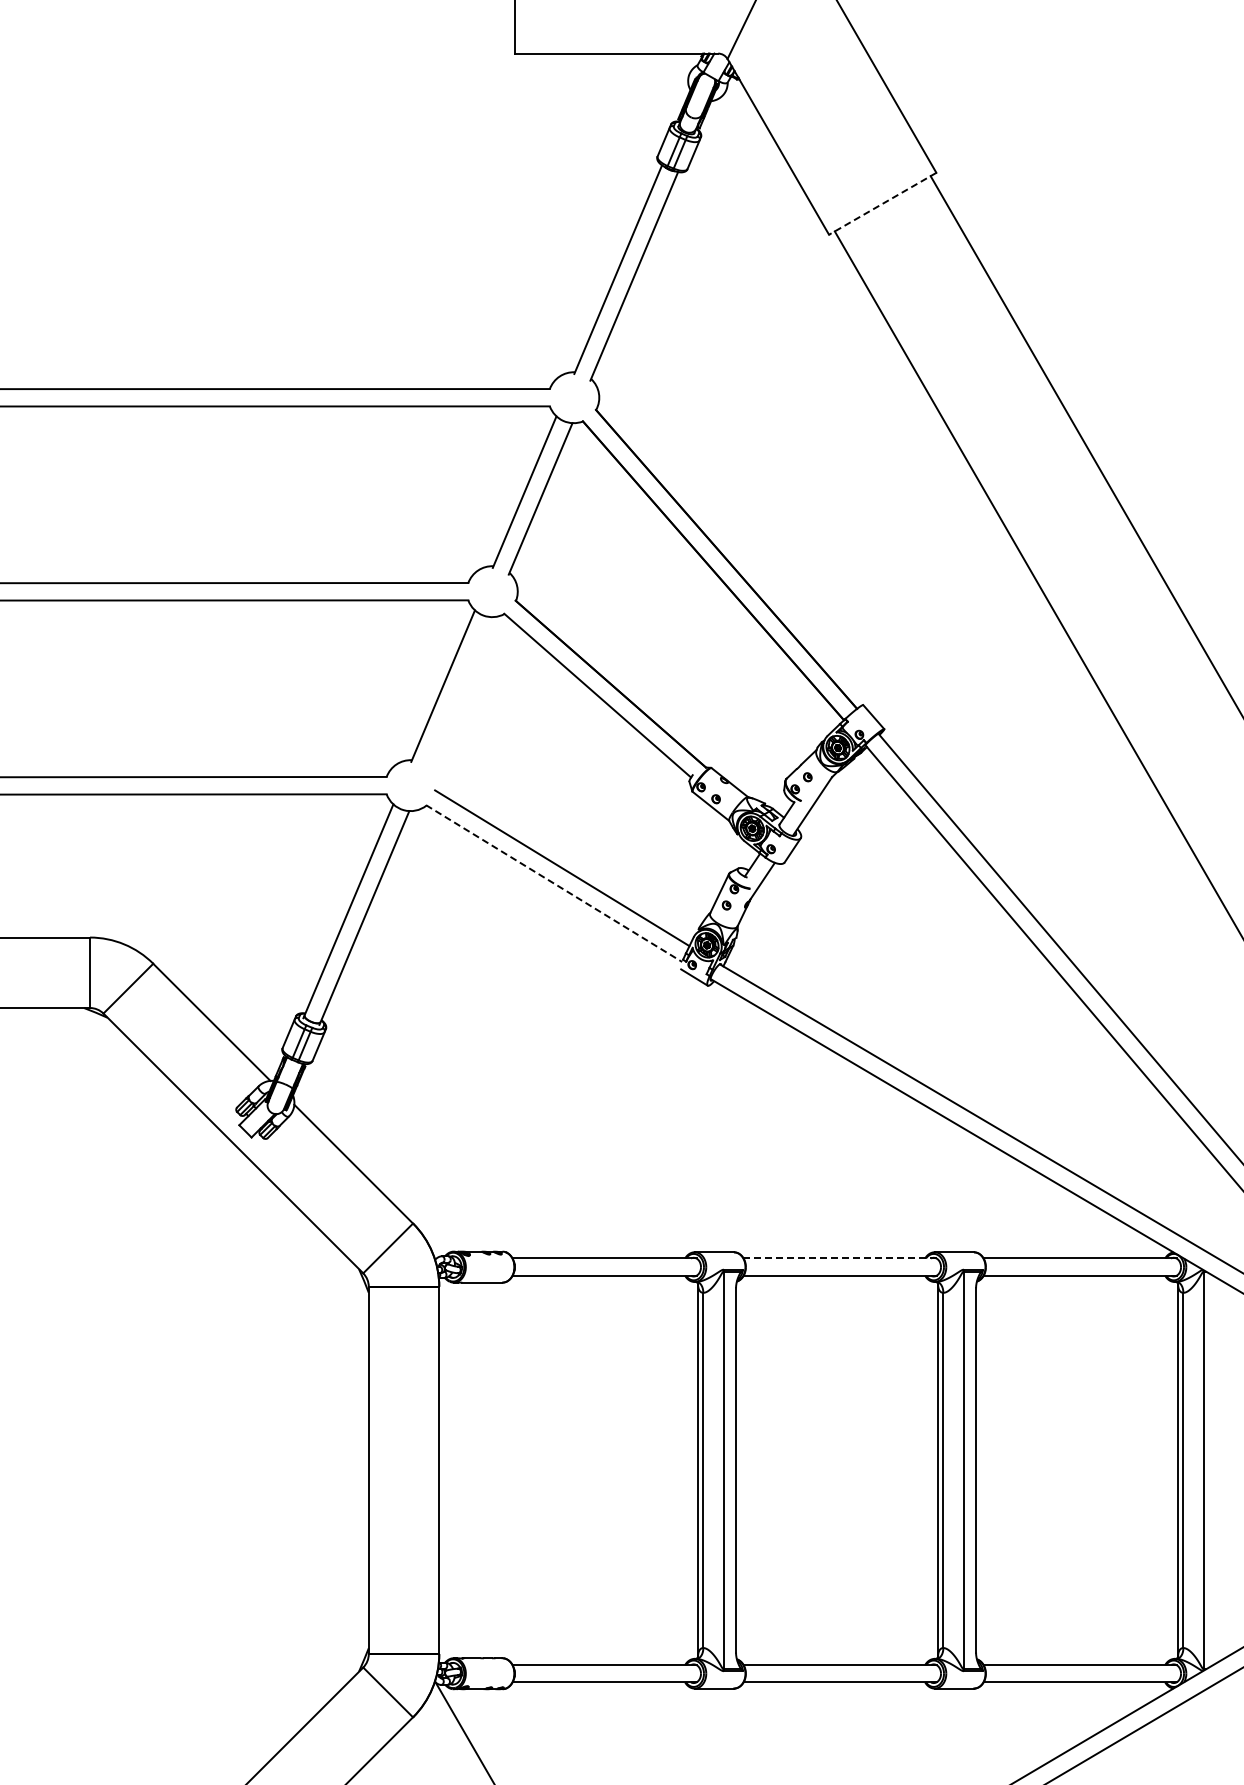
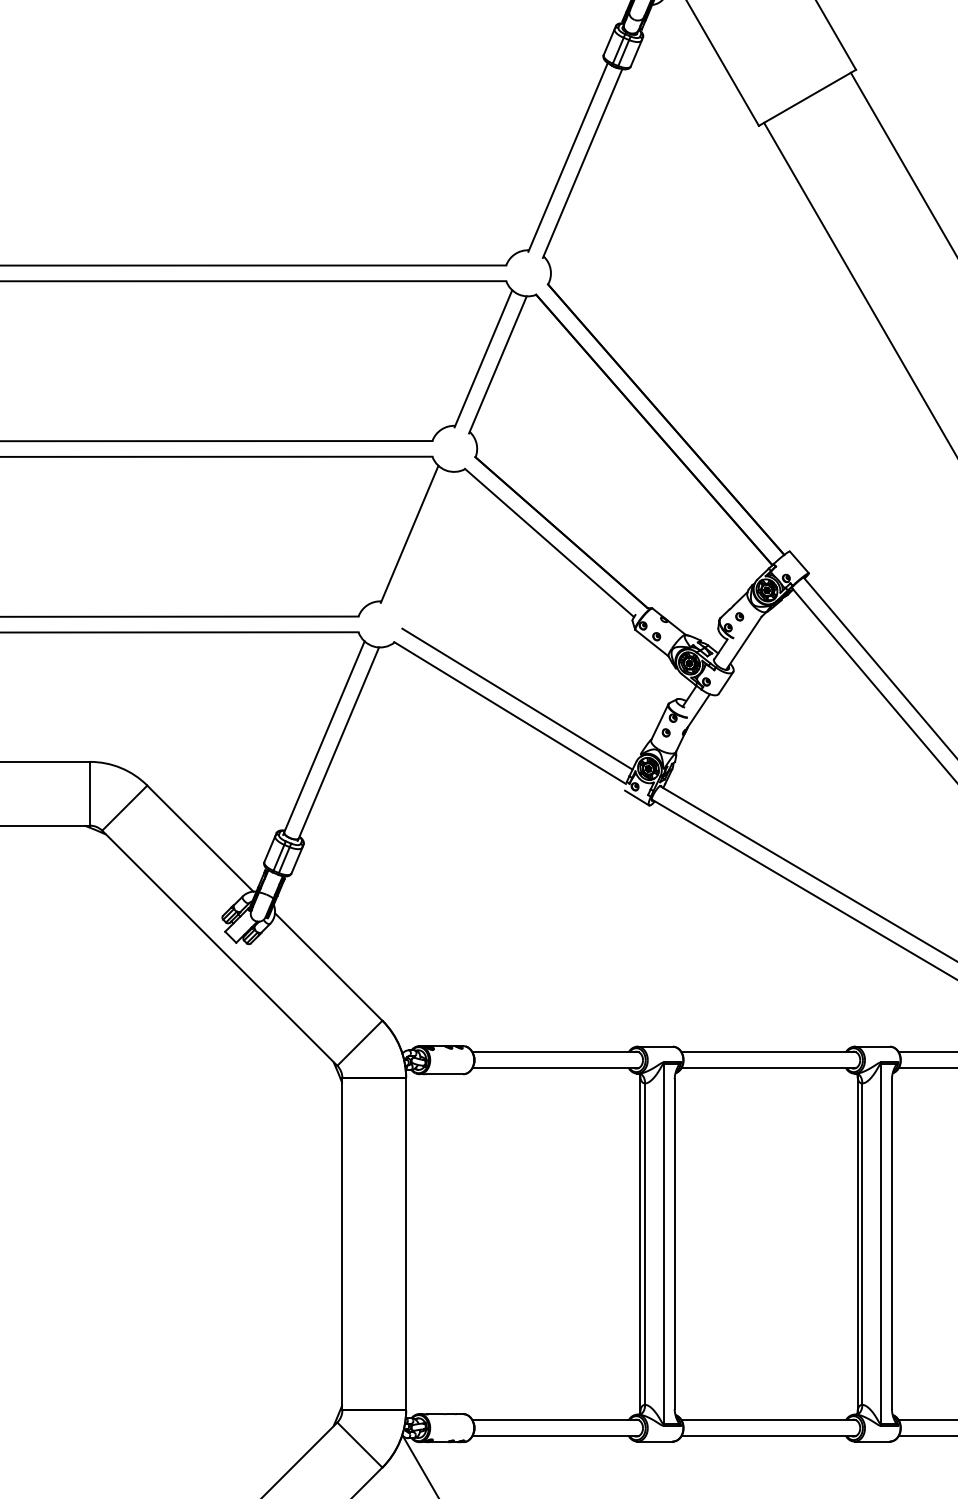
line: (882, 203) -> (807, 97), dashed -> solid
line: (554, 883) -> (510, 712), dashed -> solid
line: (839, 1258) -> (768, 1052), dashed -> solid

